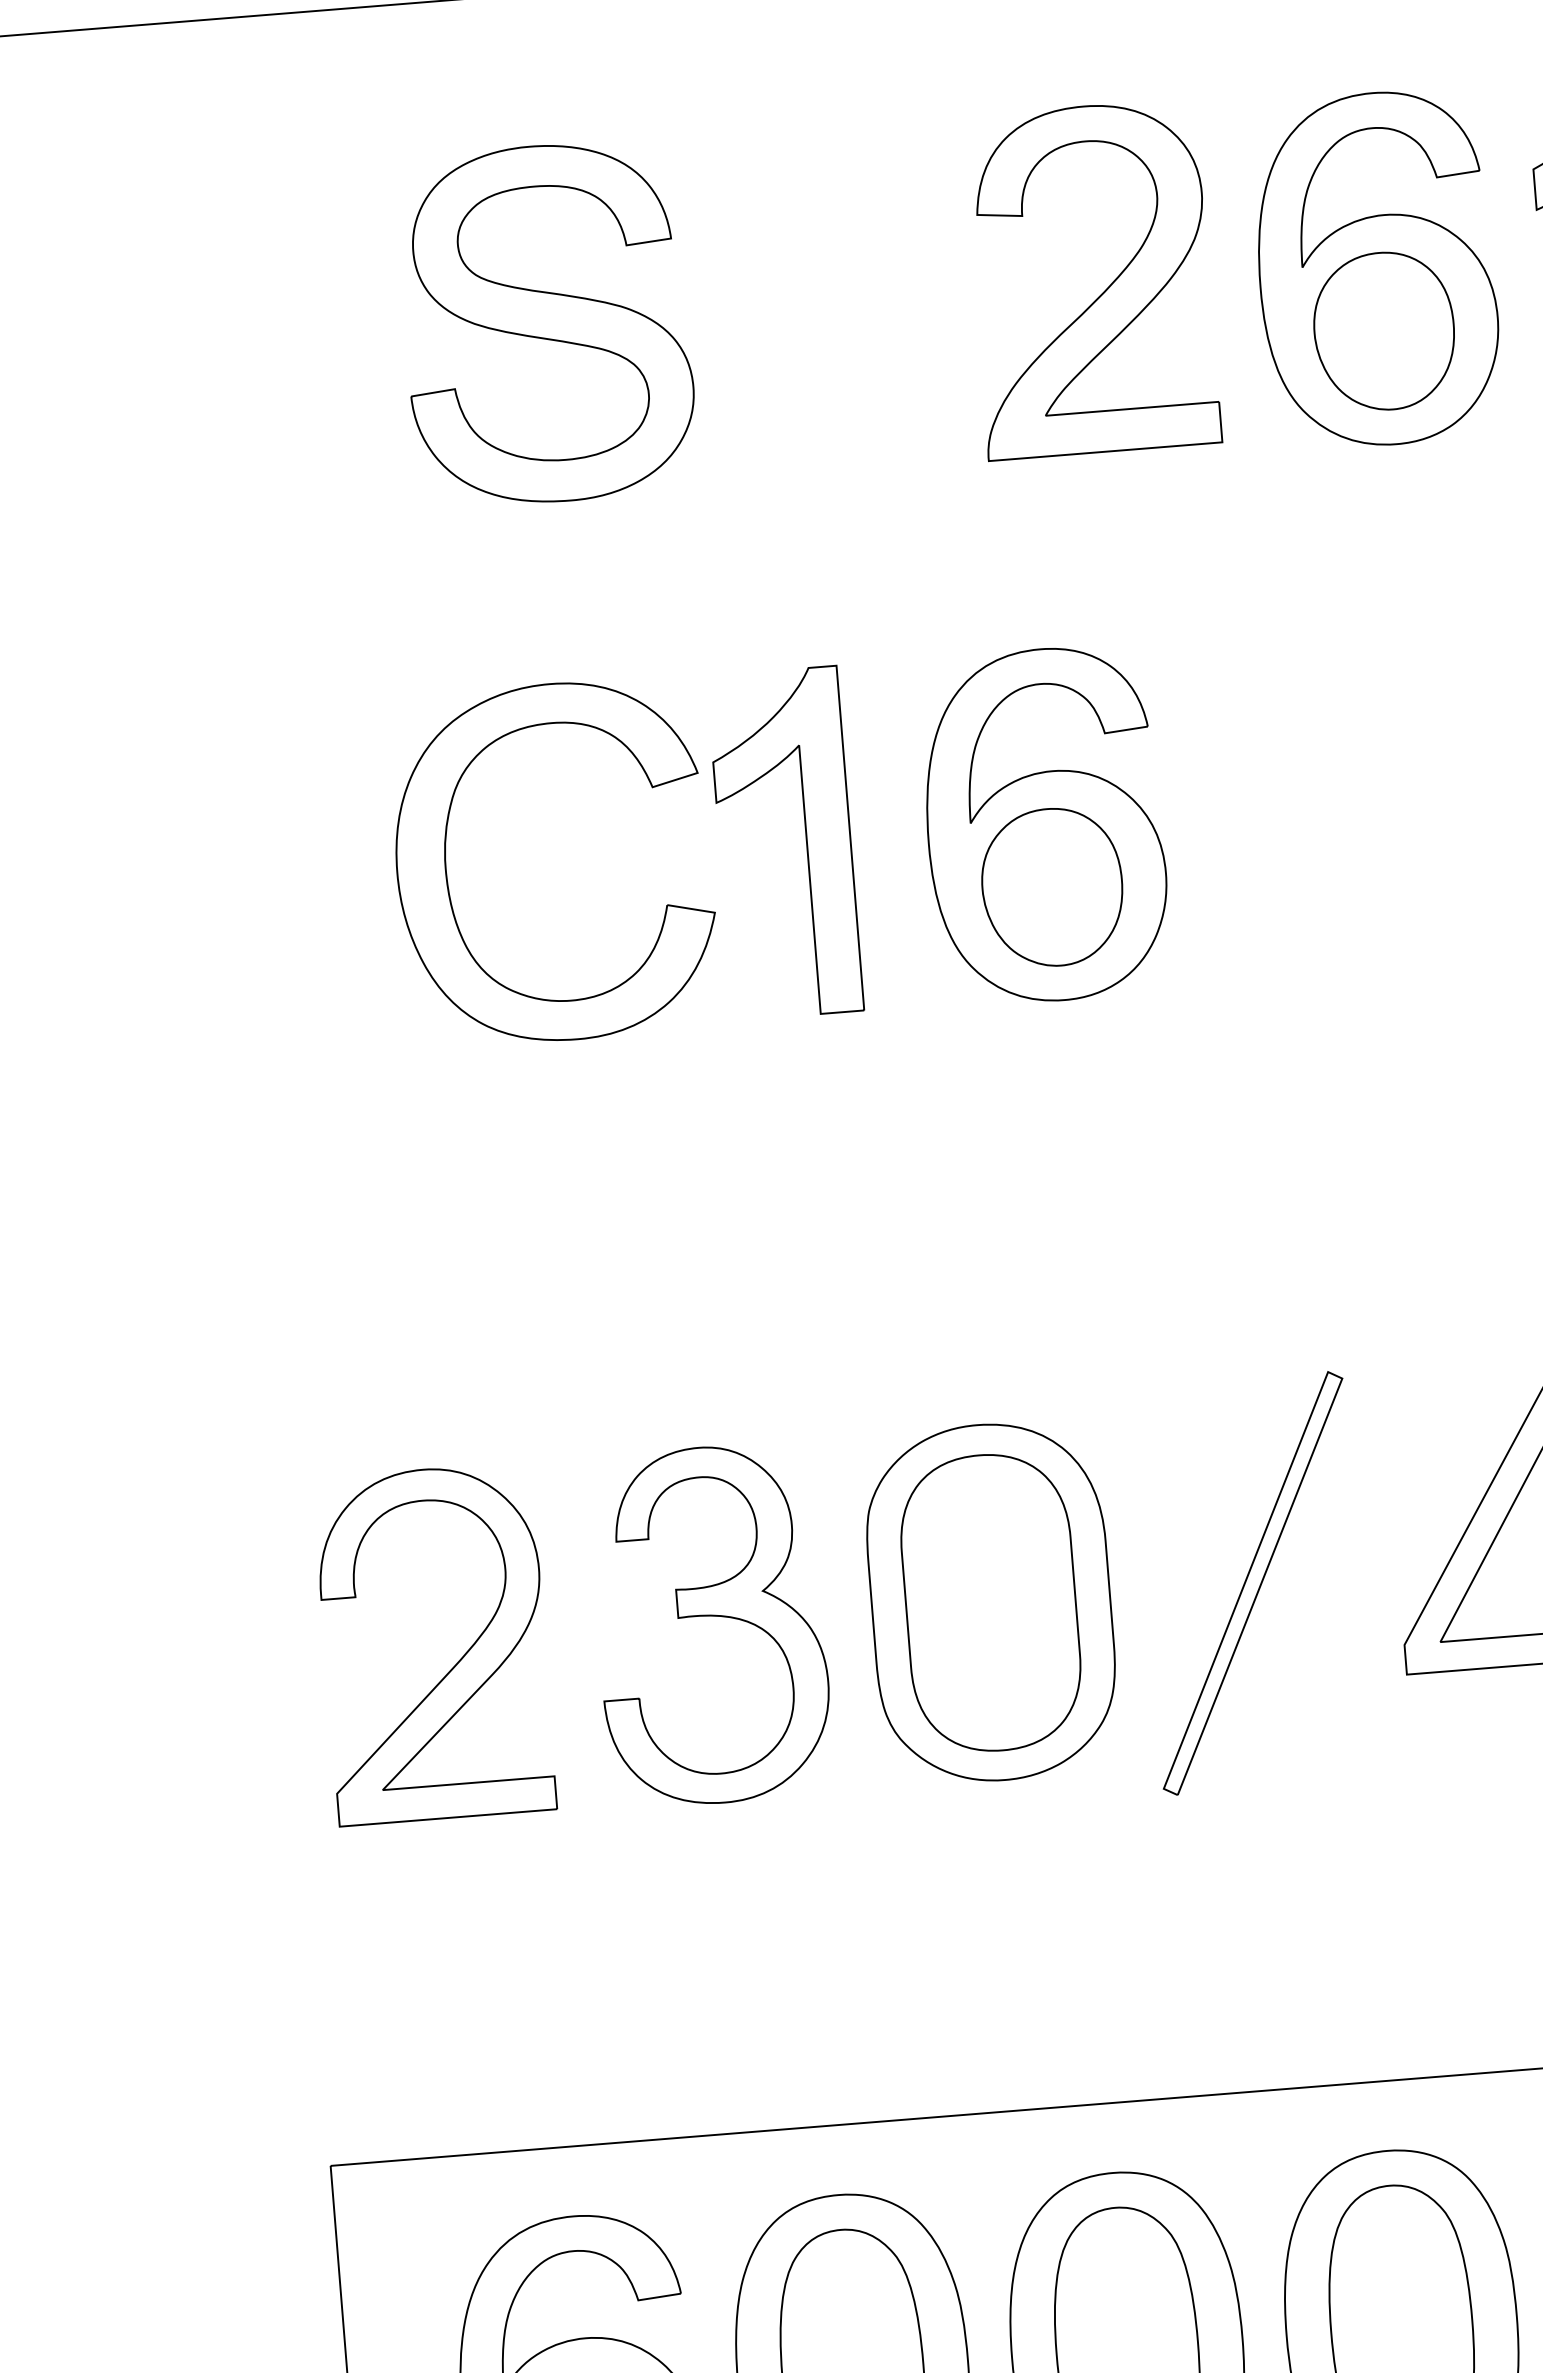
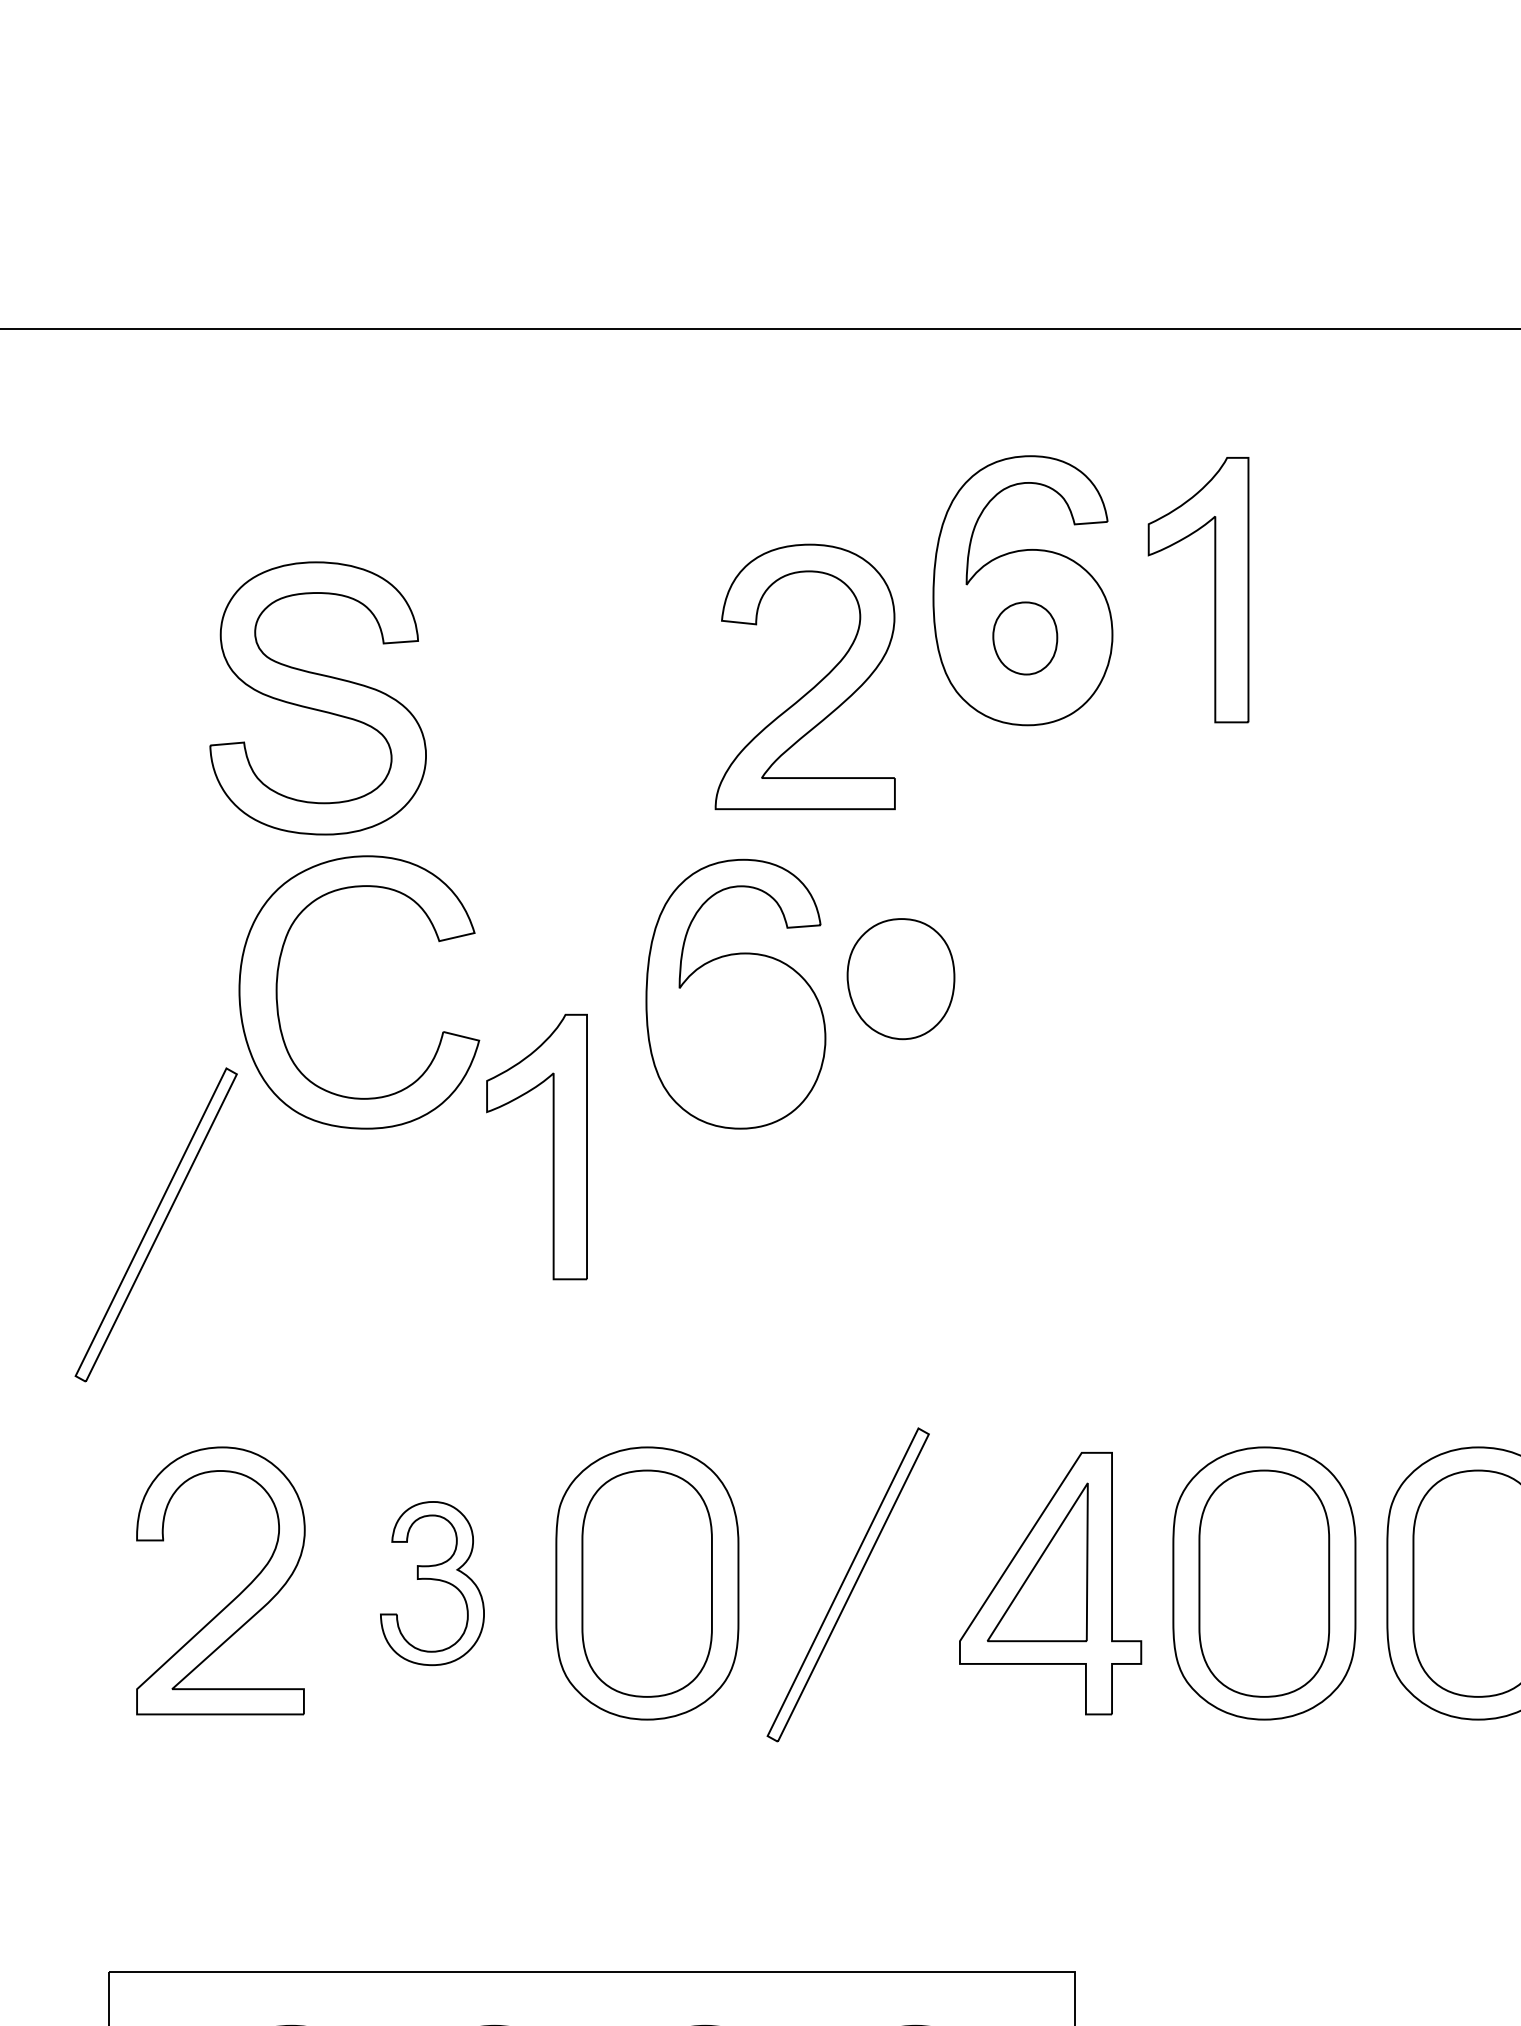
part: (1104, 289) -> (814, 685), moved
part: (546, 324) -> (317, 698), moved
part: (1384, 331) -> (1025, 638), size x0.6
part: (805, 840) -> (552, 1146), moved
part: (1051, 888) -> (900, 979), moved
part: (312, 1186) -> (155, 1224), added
part: (711, 1625) -> (432, 1583), size x0.6

